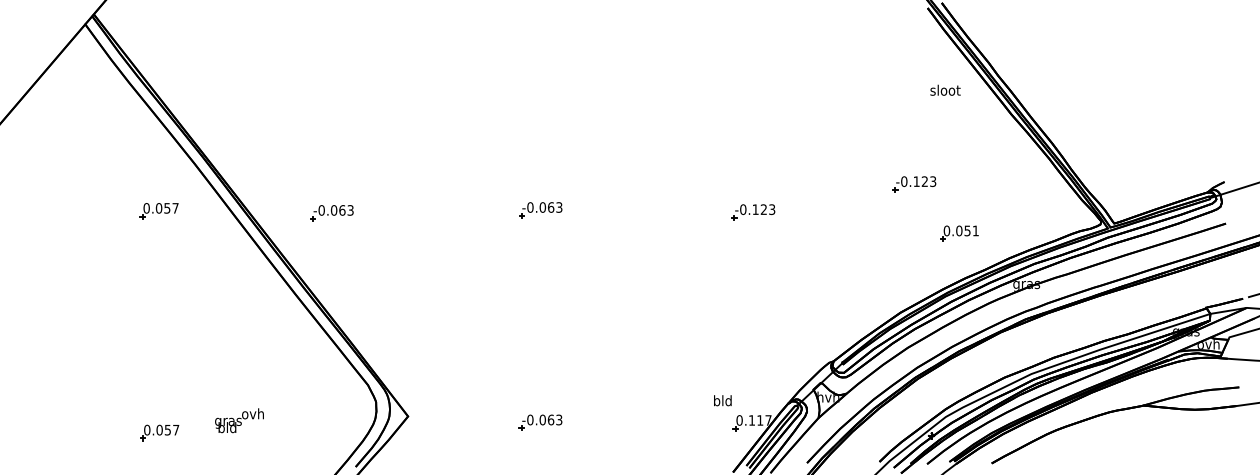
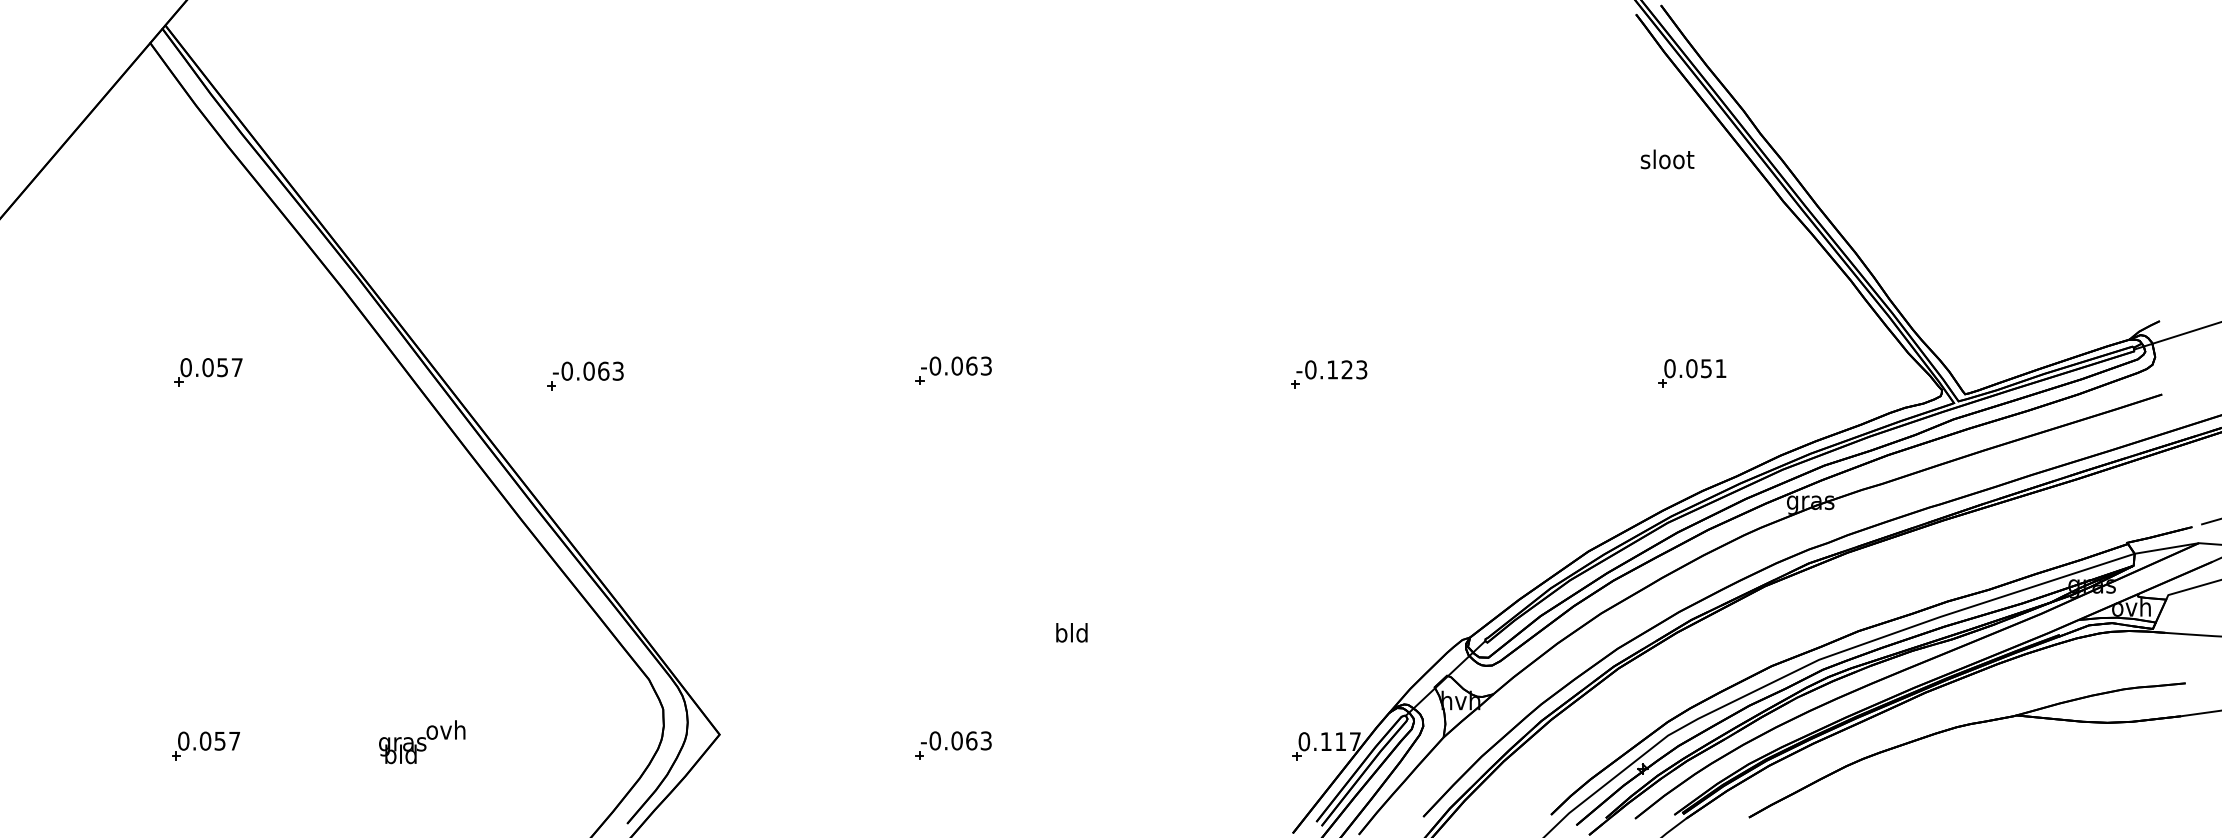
part: (914, 184) -> (1612, 325), removed
part: (158, 211) -> (207, 373), moved
part: (959, 233) -> (1692, 373), moved
text: (722, 400) -> (1071, 632), moved
part: (159, 432) -> (205, 745), moved

